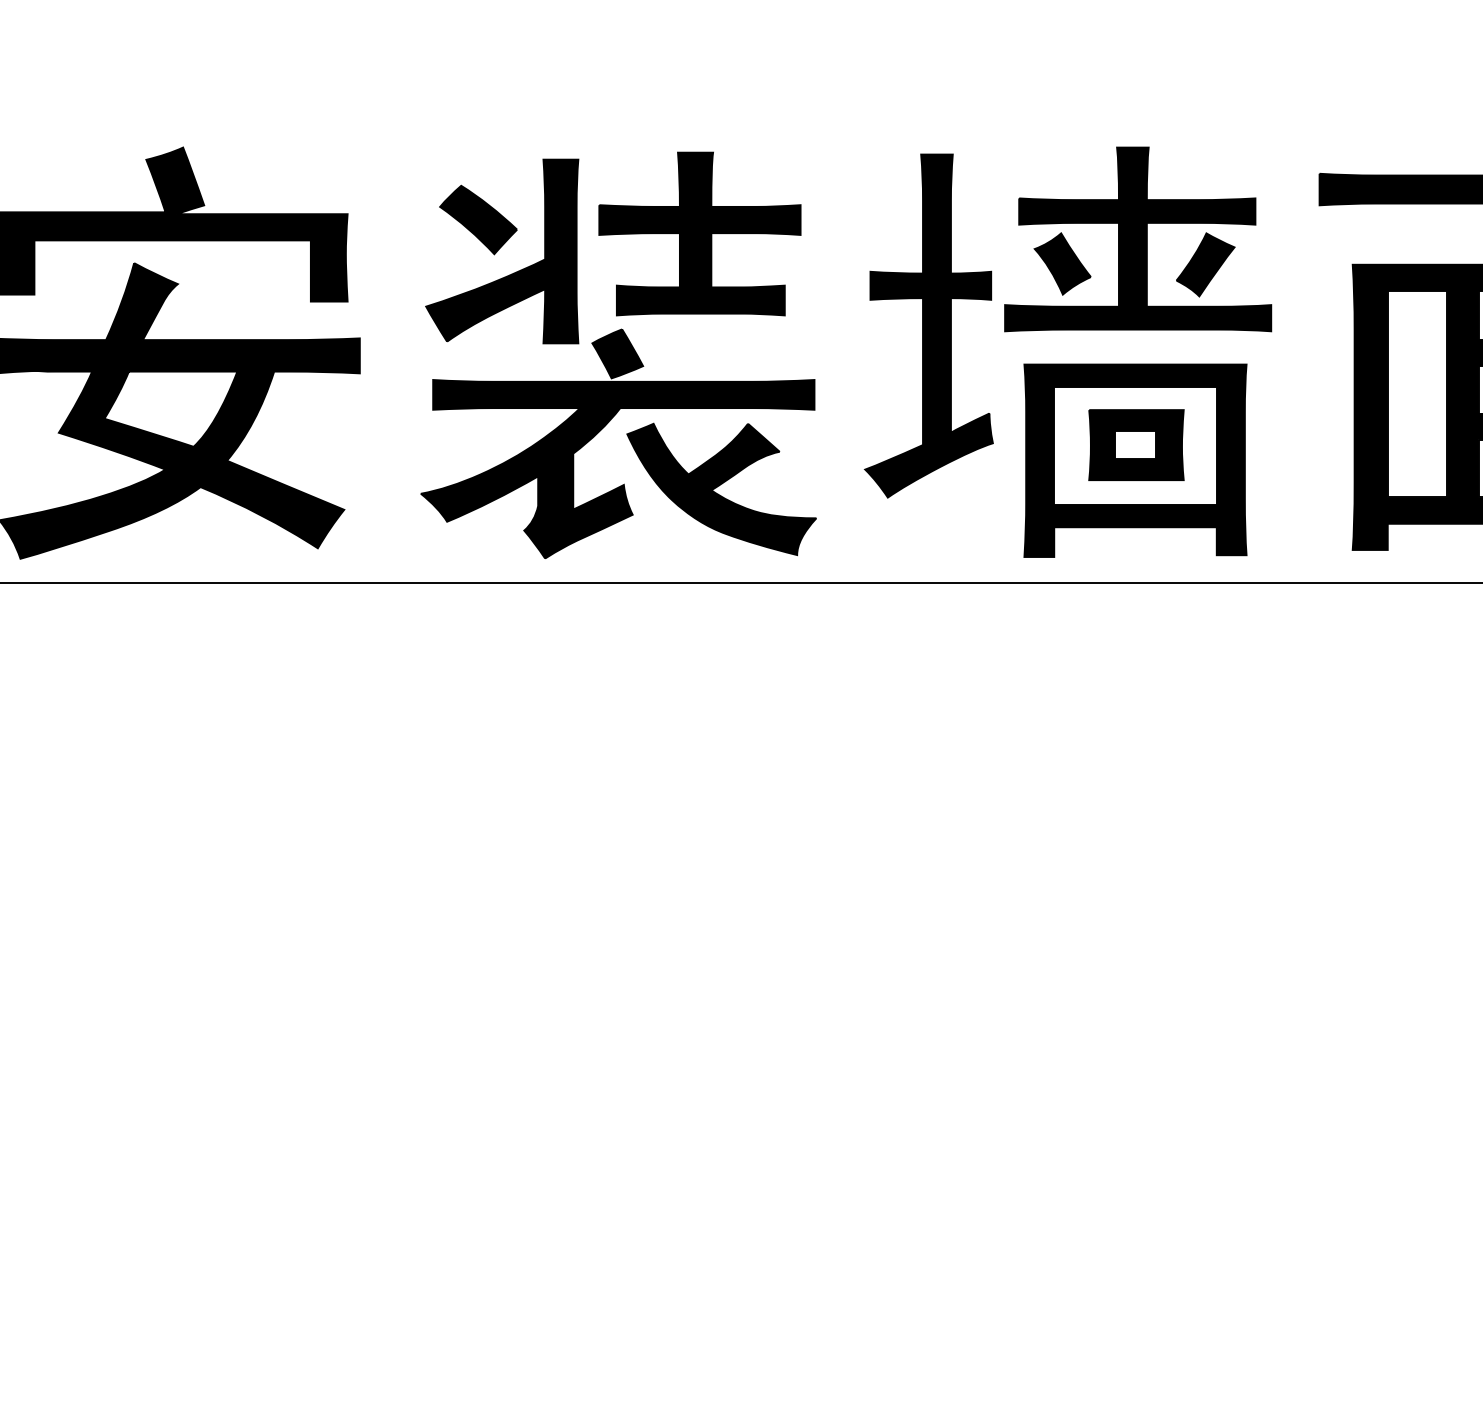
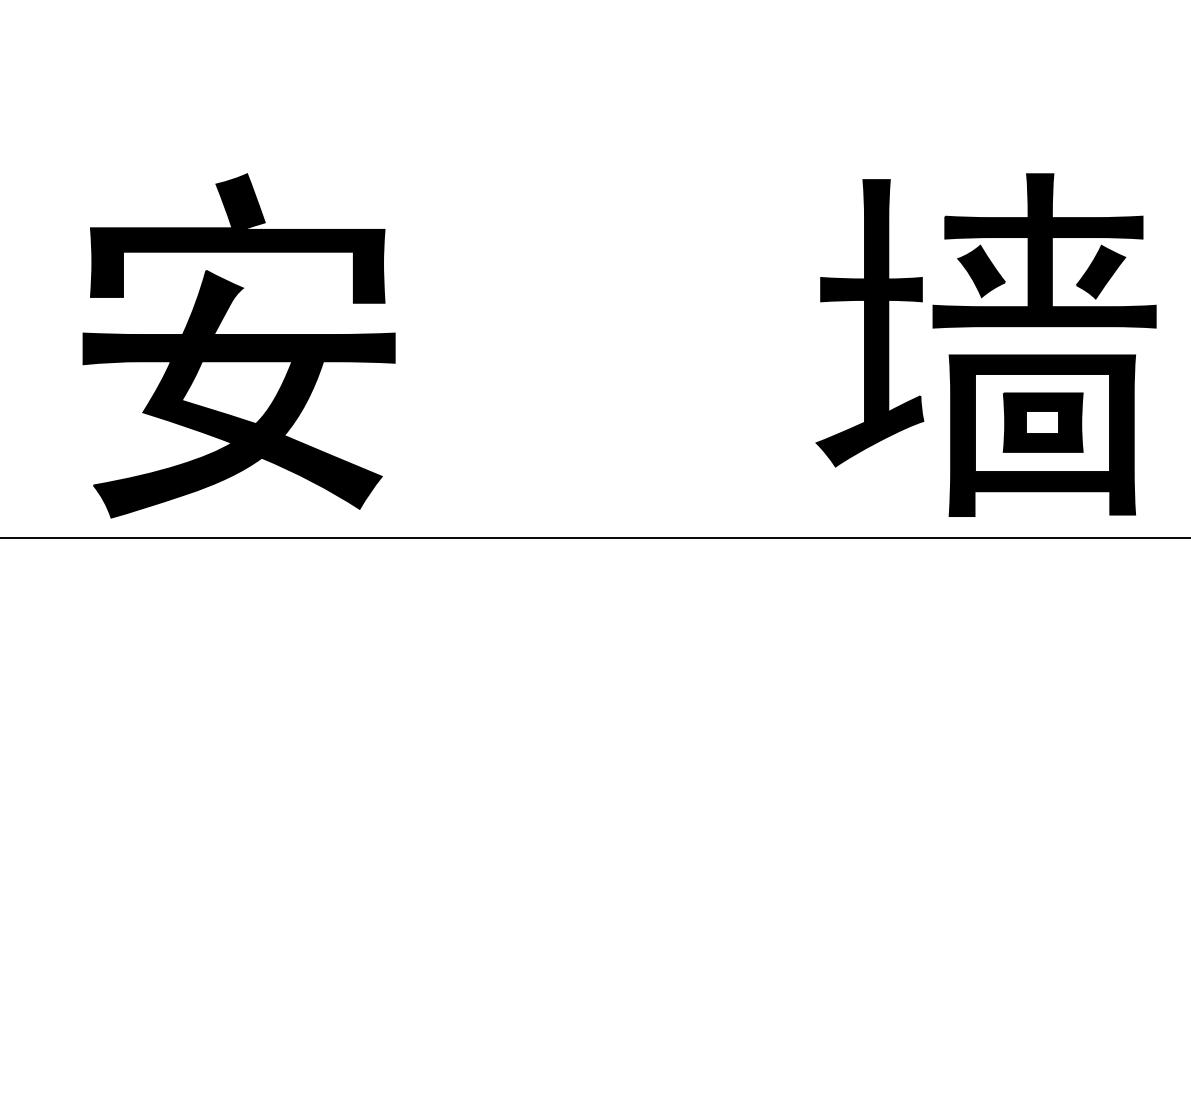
part: (618, 354) -> (610, 347), removed

